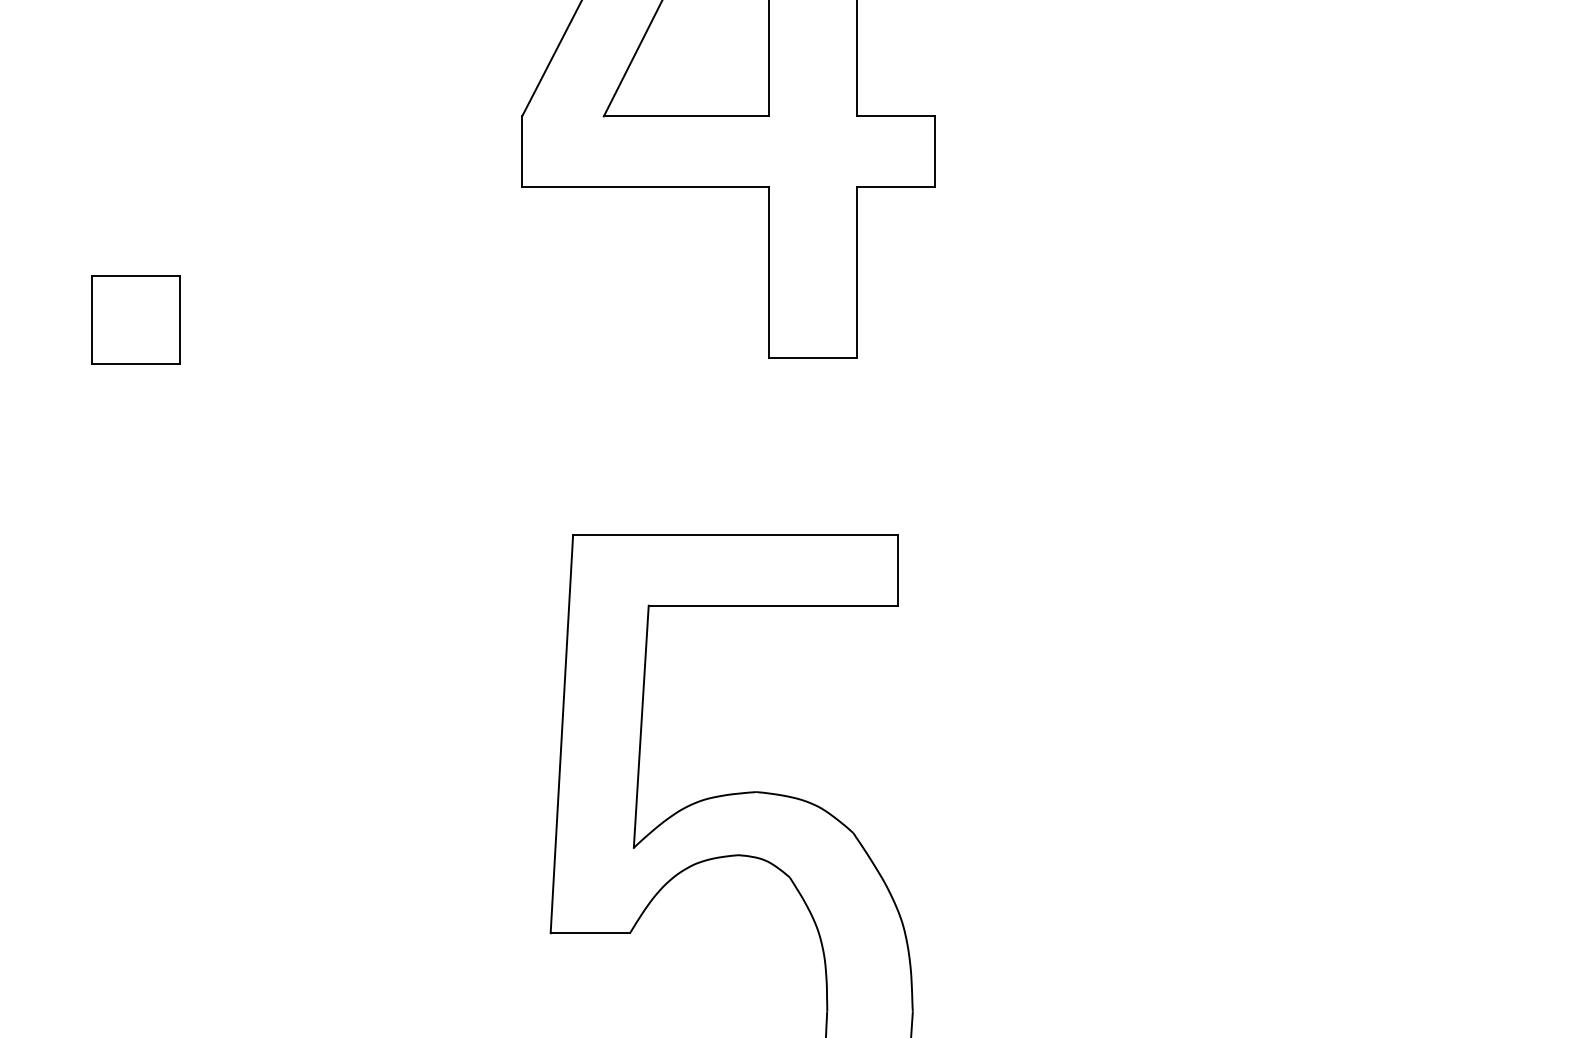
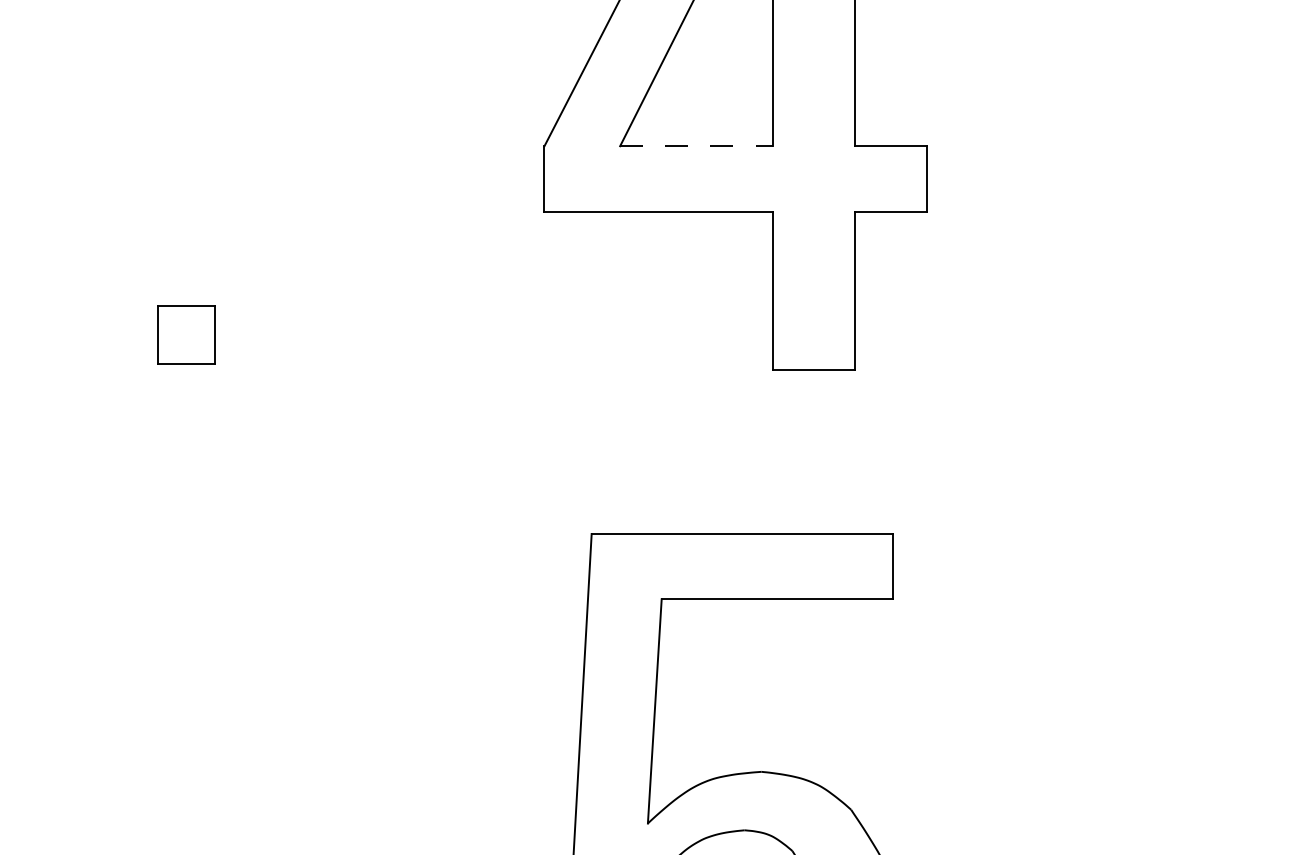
line: (686, 116) -> (696, 146), solid -> dashed
part: (135, 319) -> (186, 334), size x0.7

